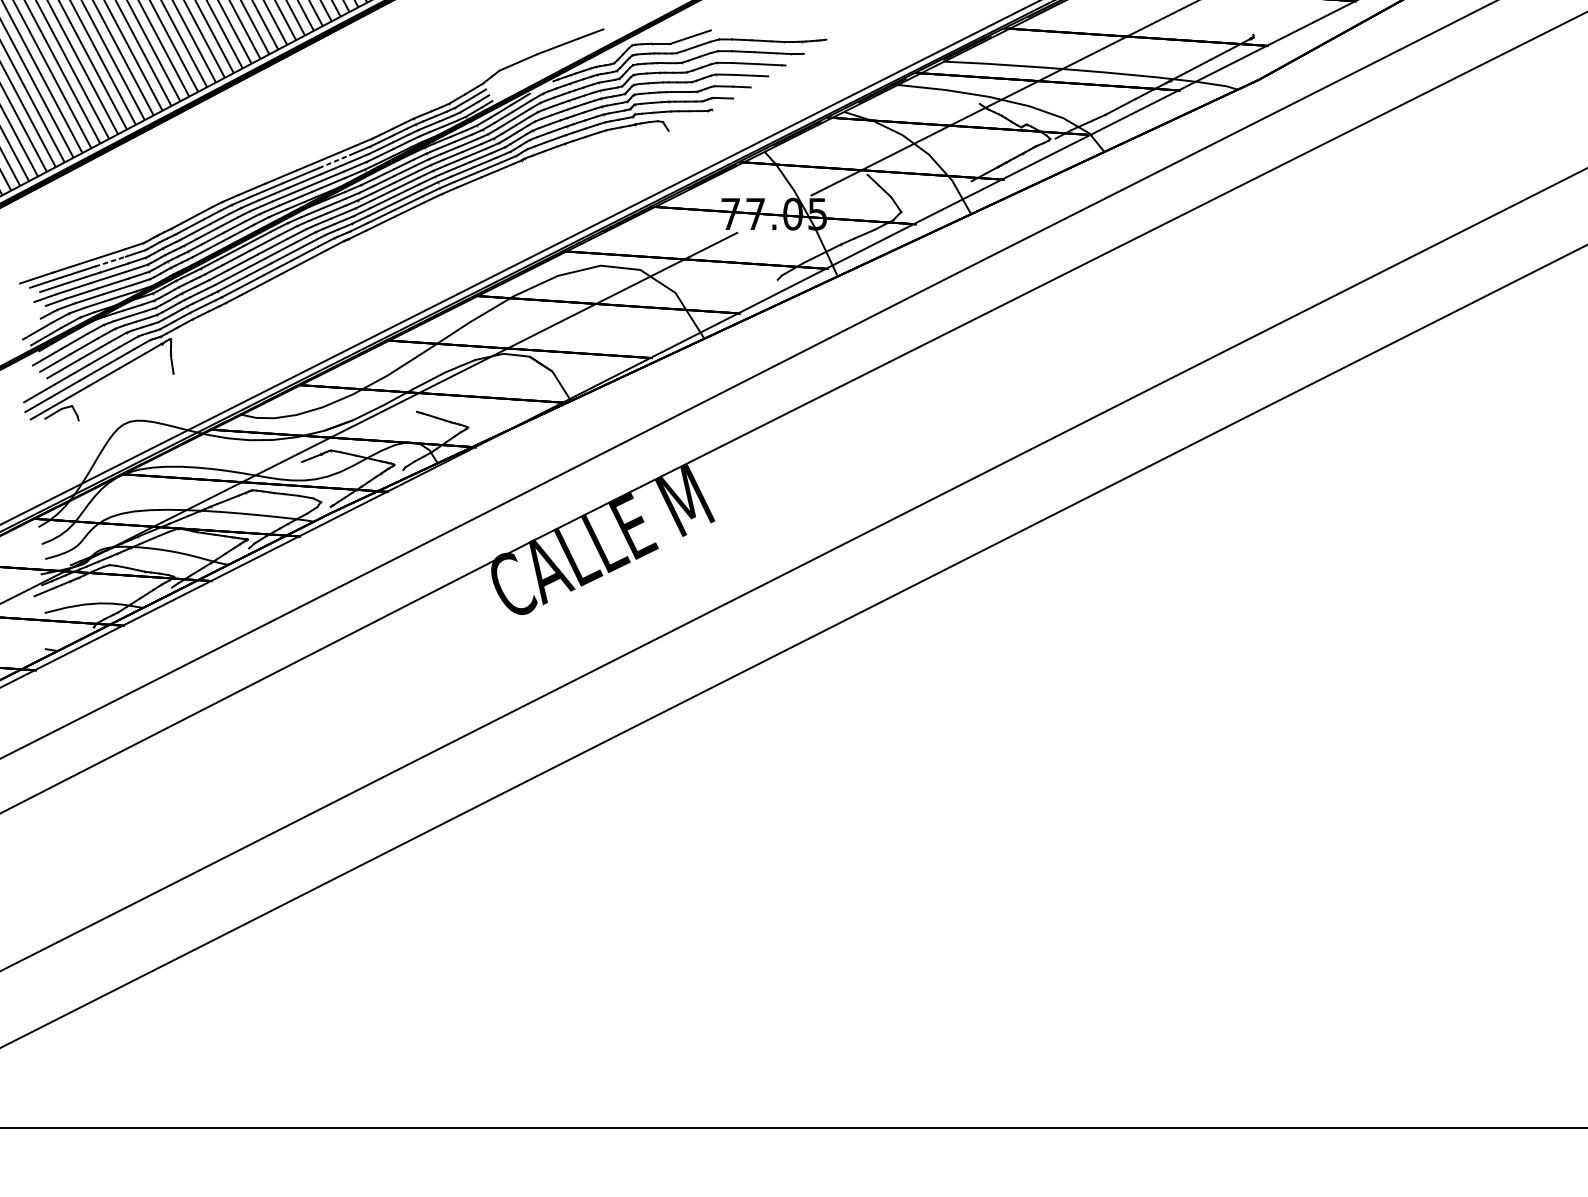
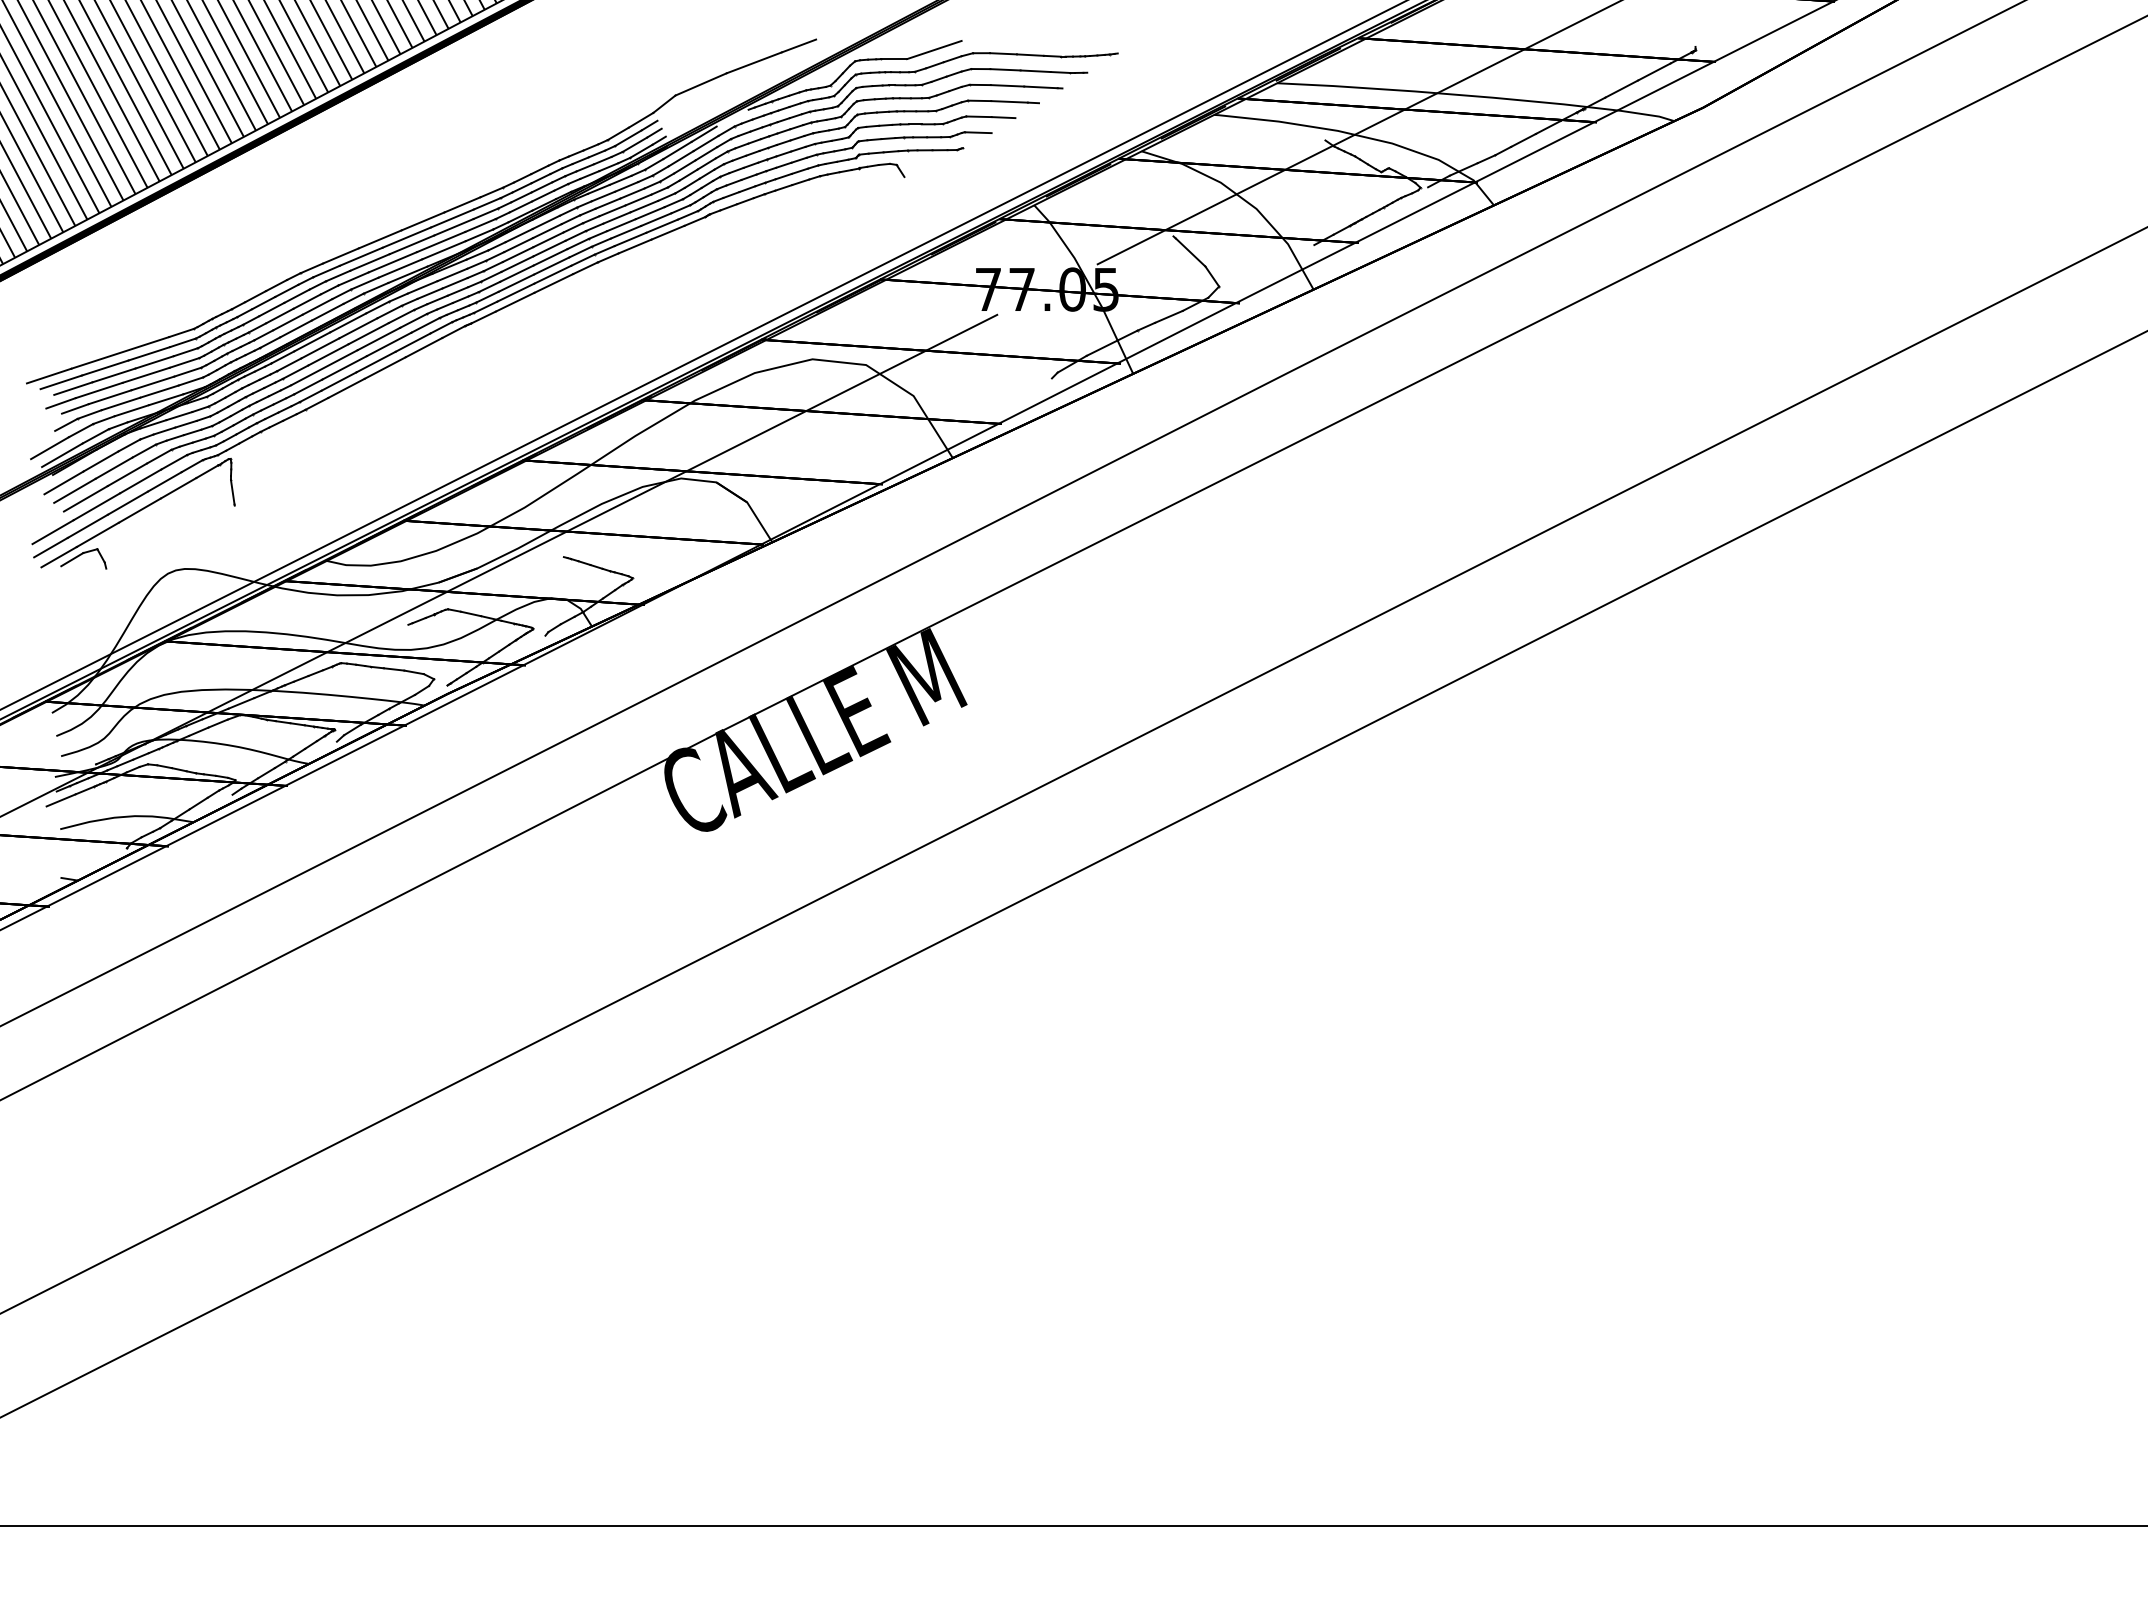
line: (334, 161) -> (452, 218), dashed -> solid
line: (110, 261) -> (149, 353), dashed -> solid

